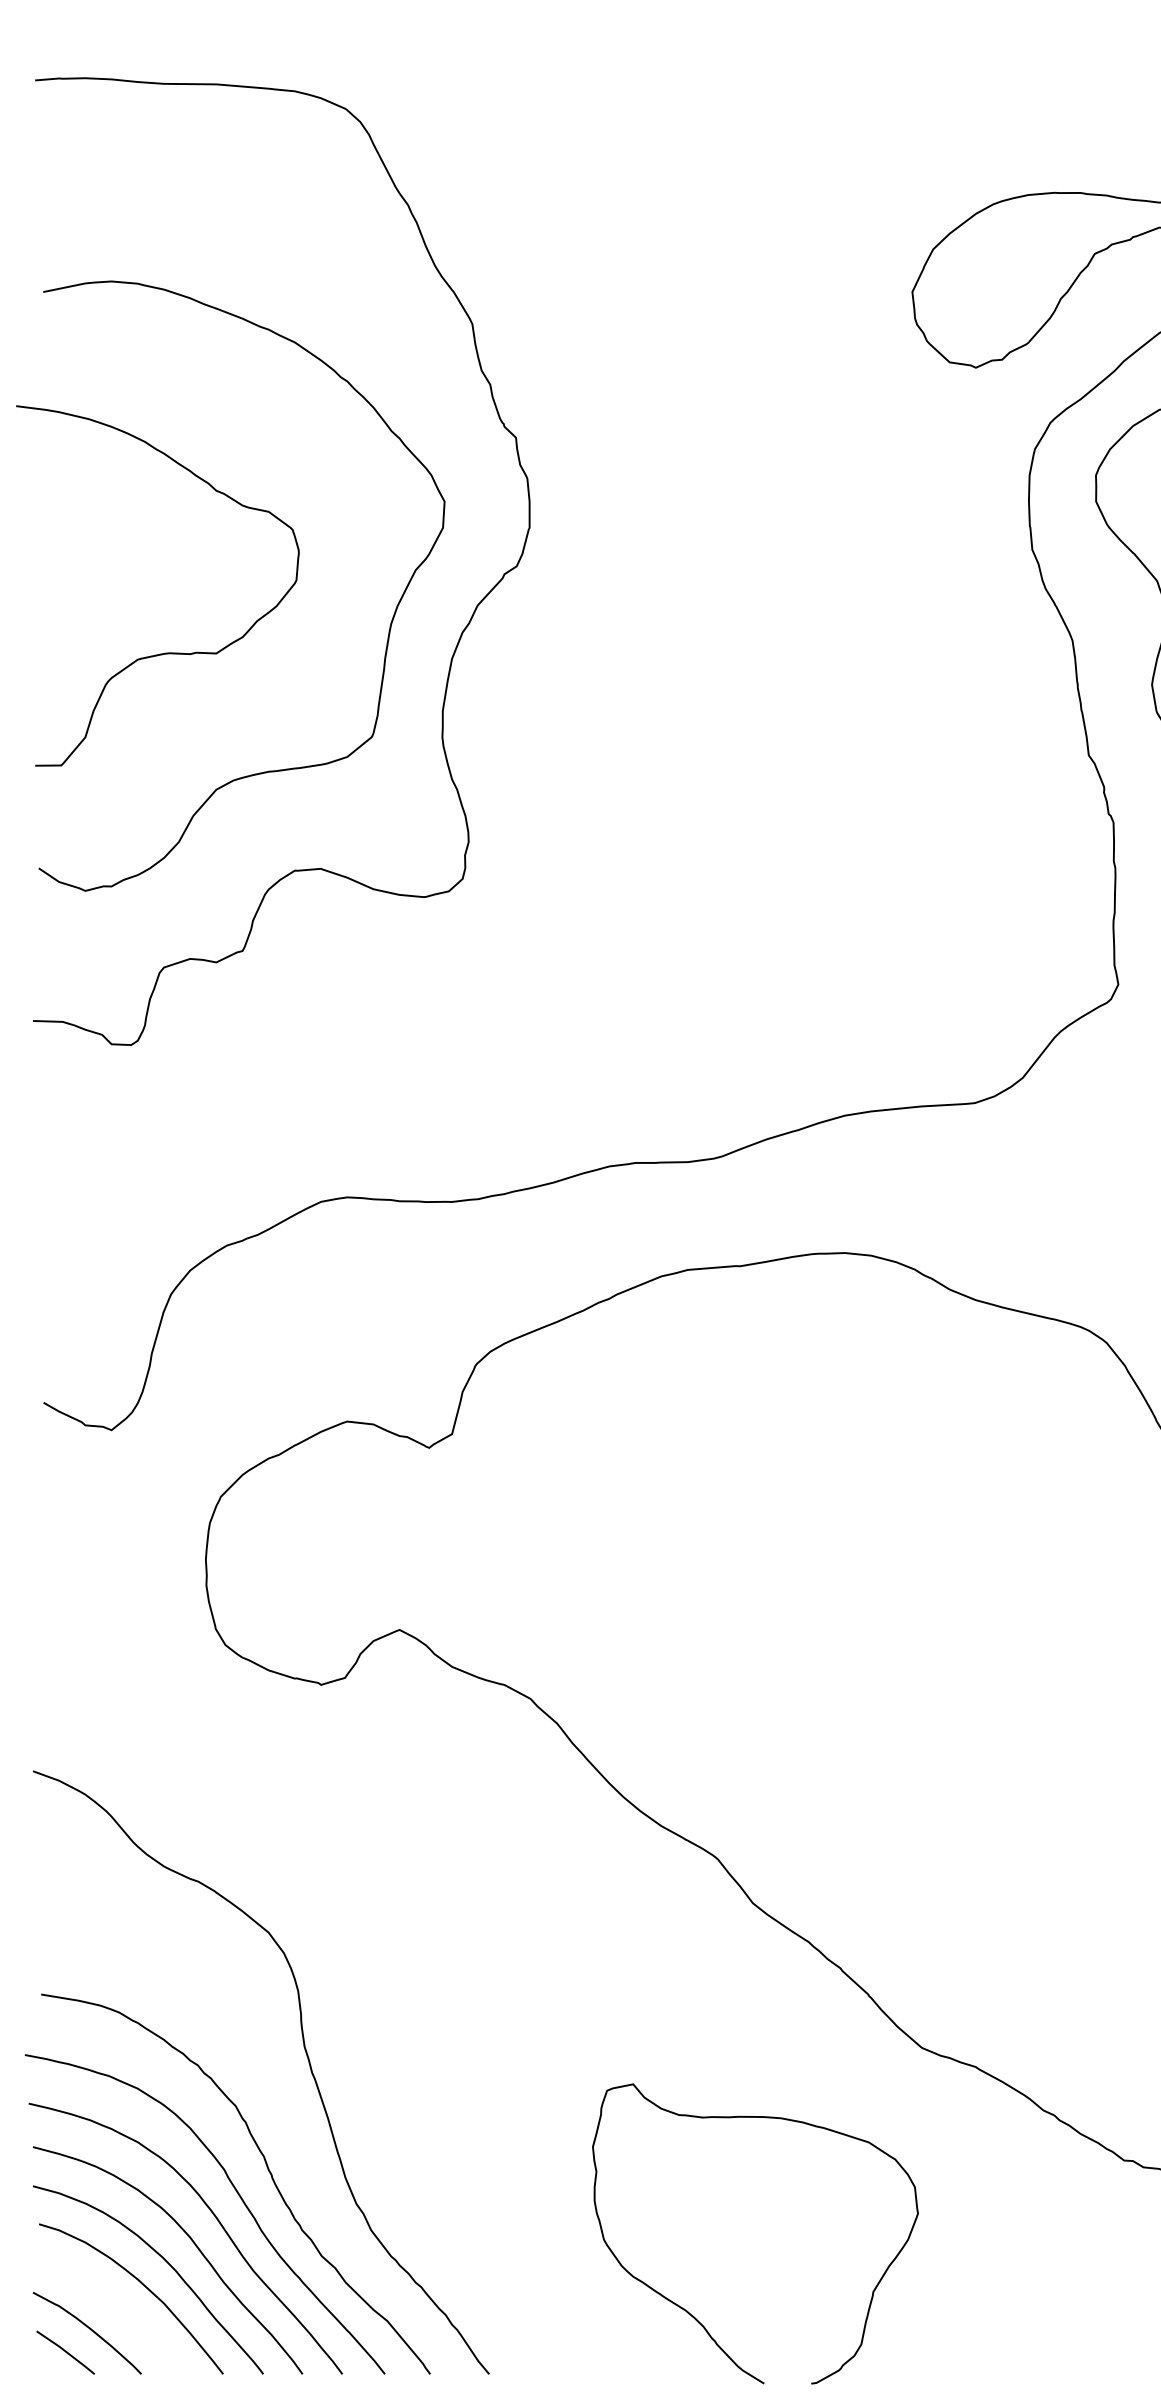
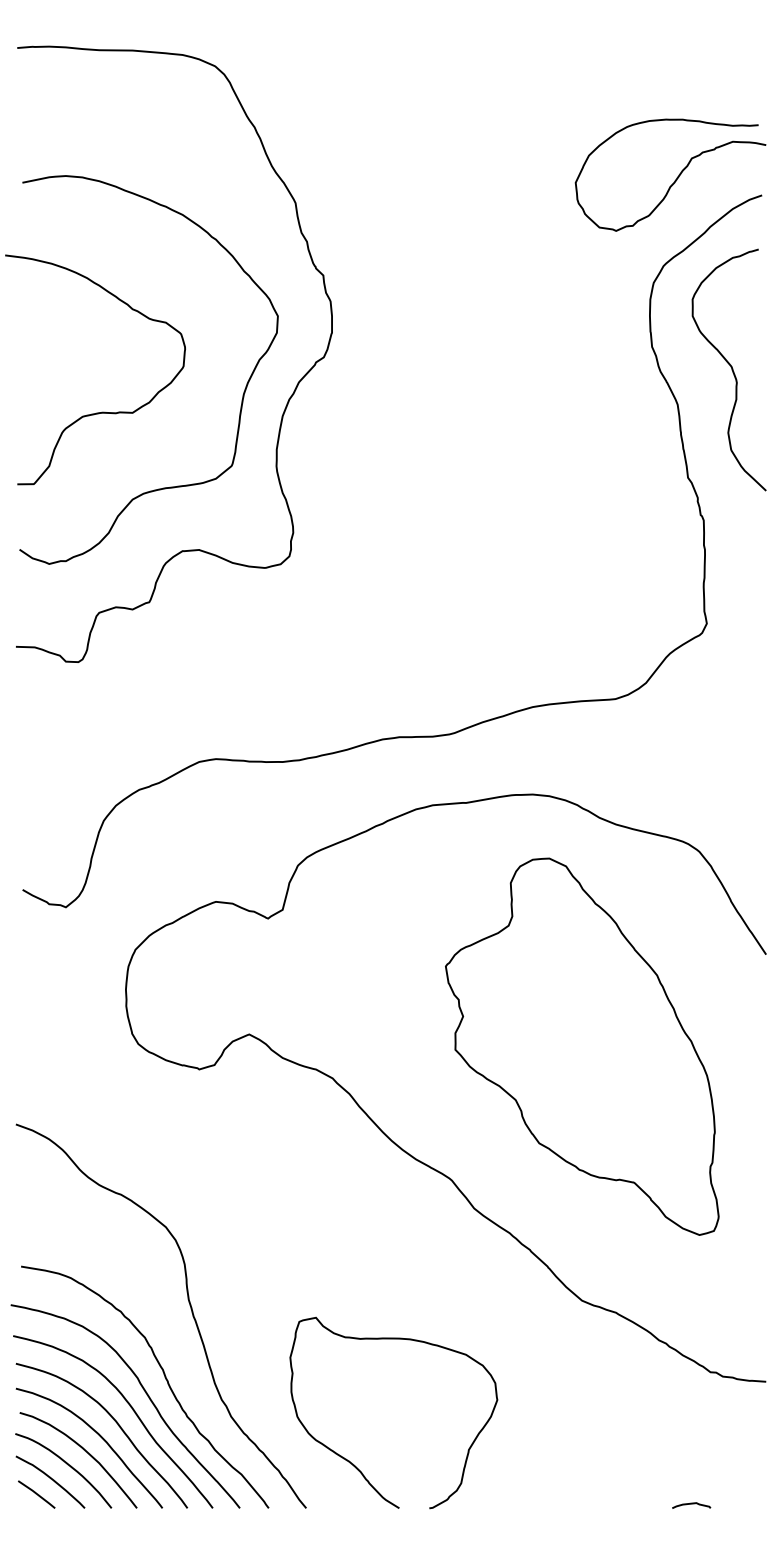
part: (923, 1648) -> (582, 1046), added
curve: (114, 2306) -> (67, 1465), added
curve: (692, 2313) -> (353, 1463), moved
curve: (1094, 2368) -> (691, 1504), added

